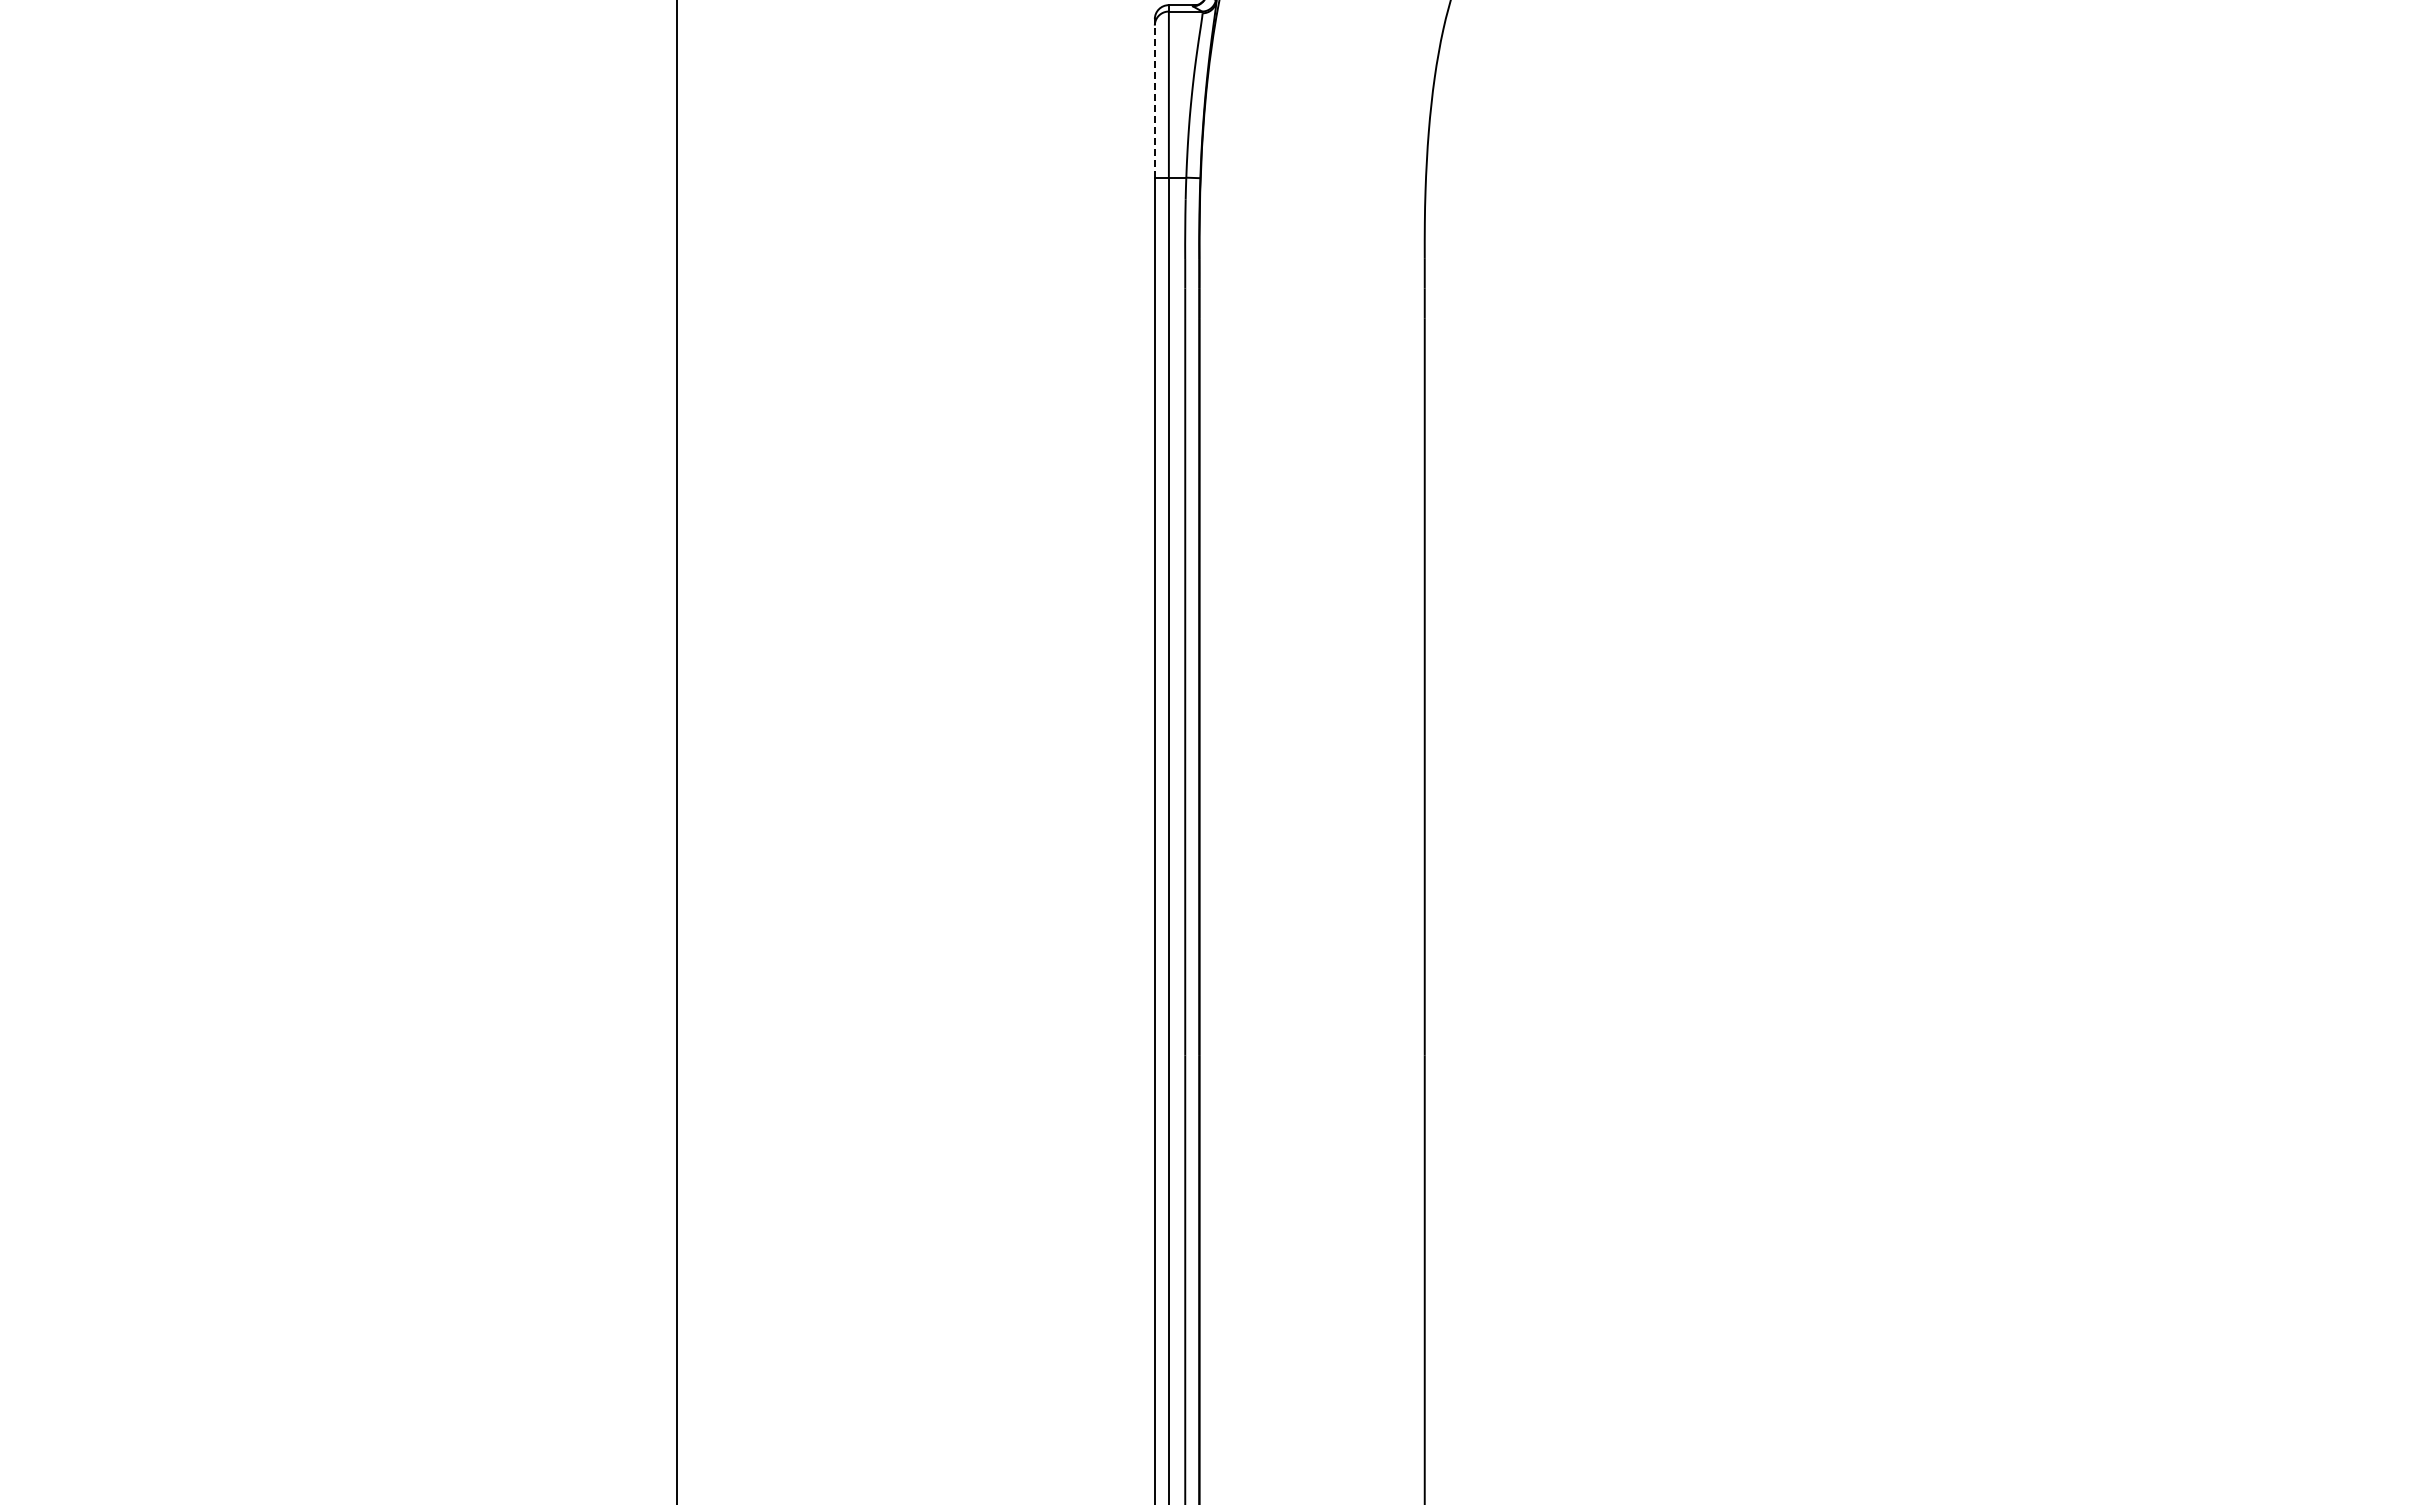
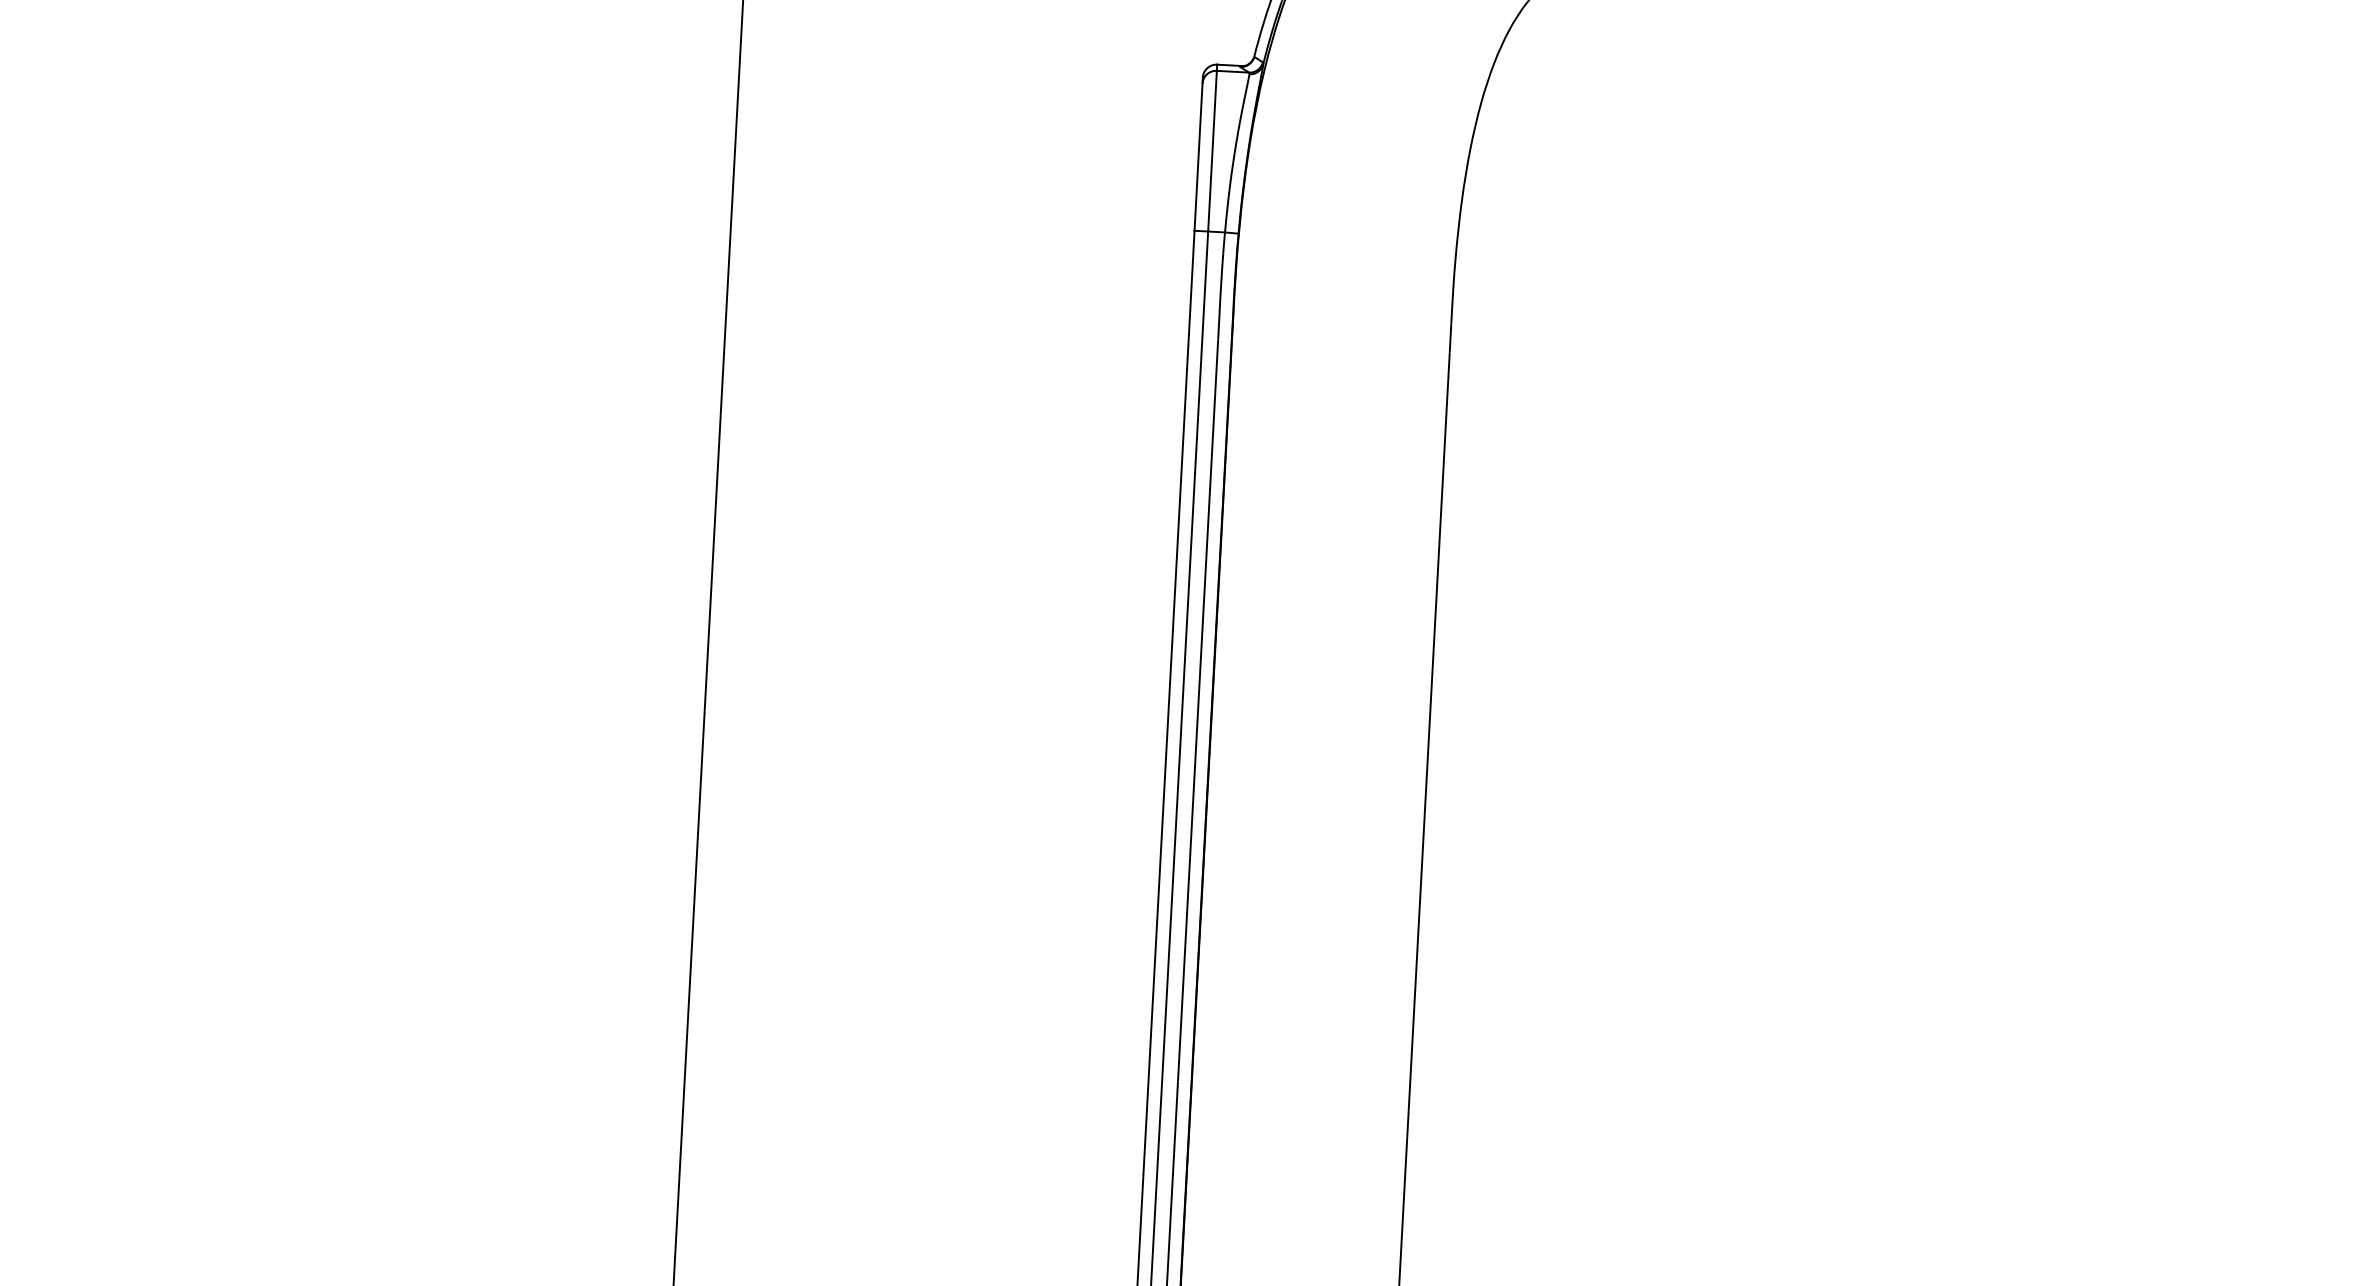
line: (1154, 101) -> (1198, 157), dashed -> solid

